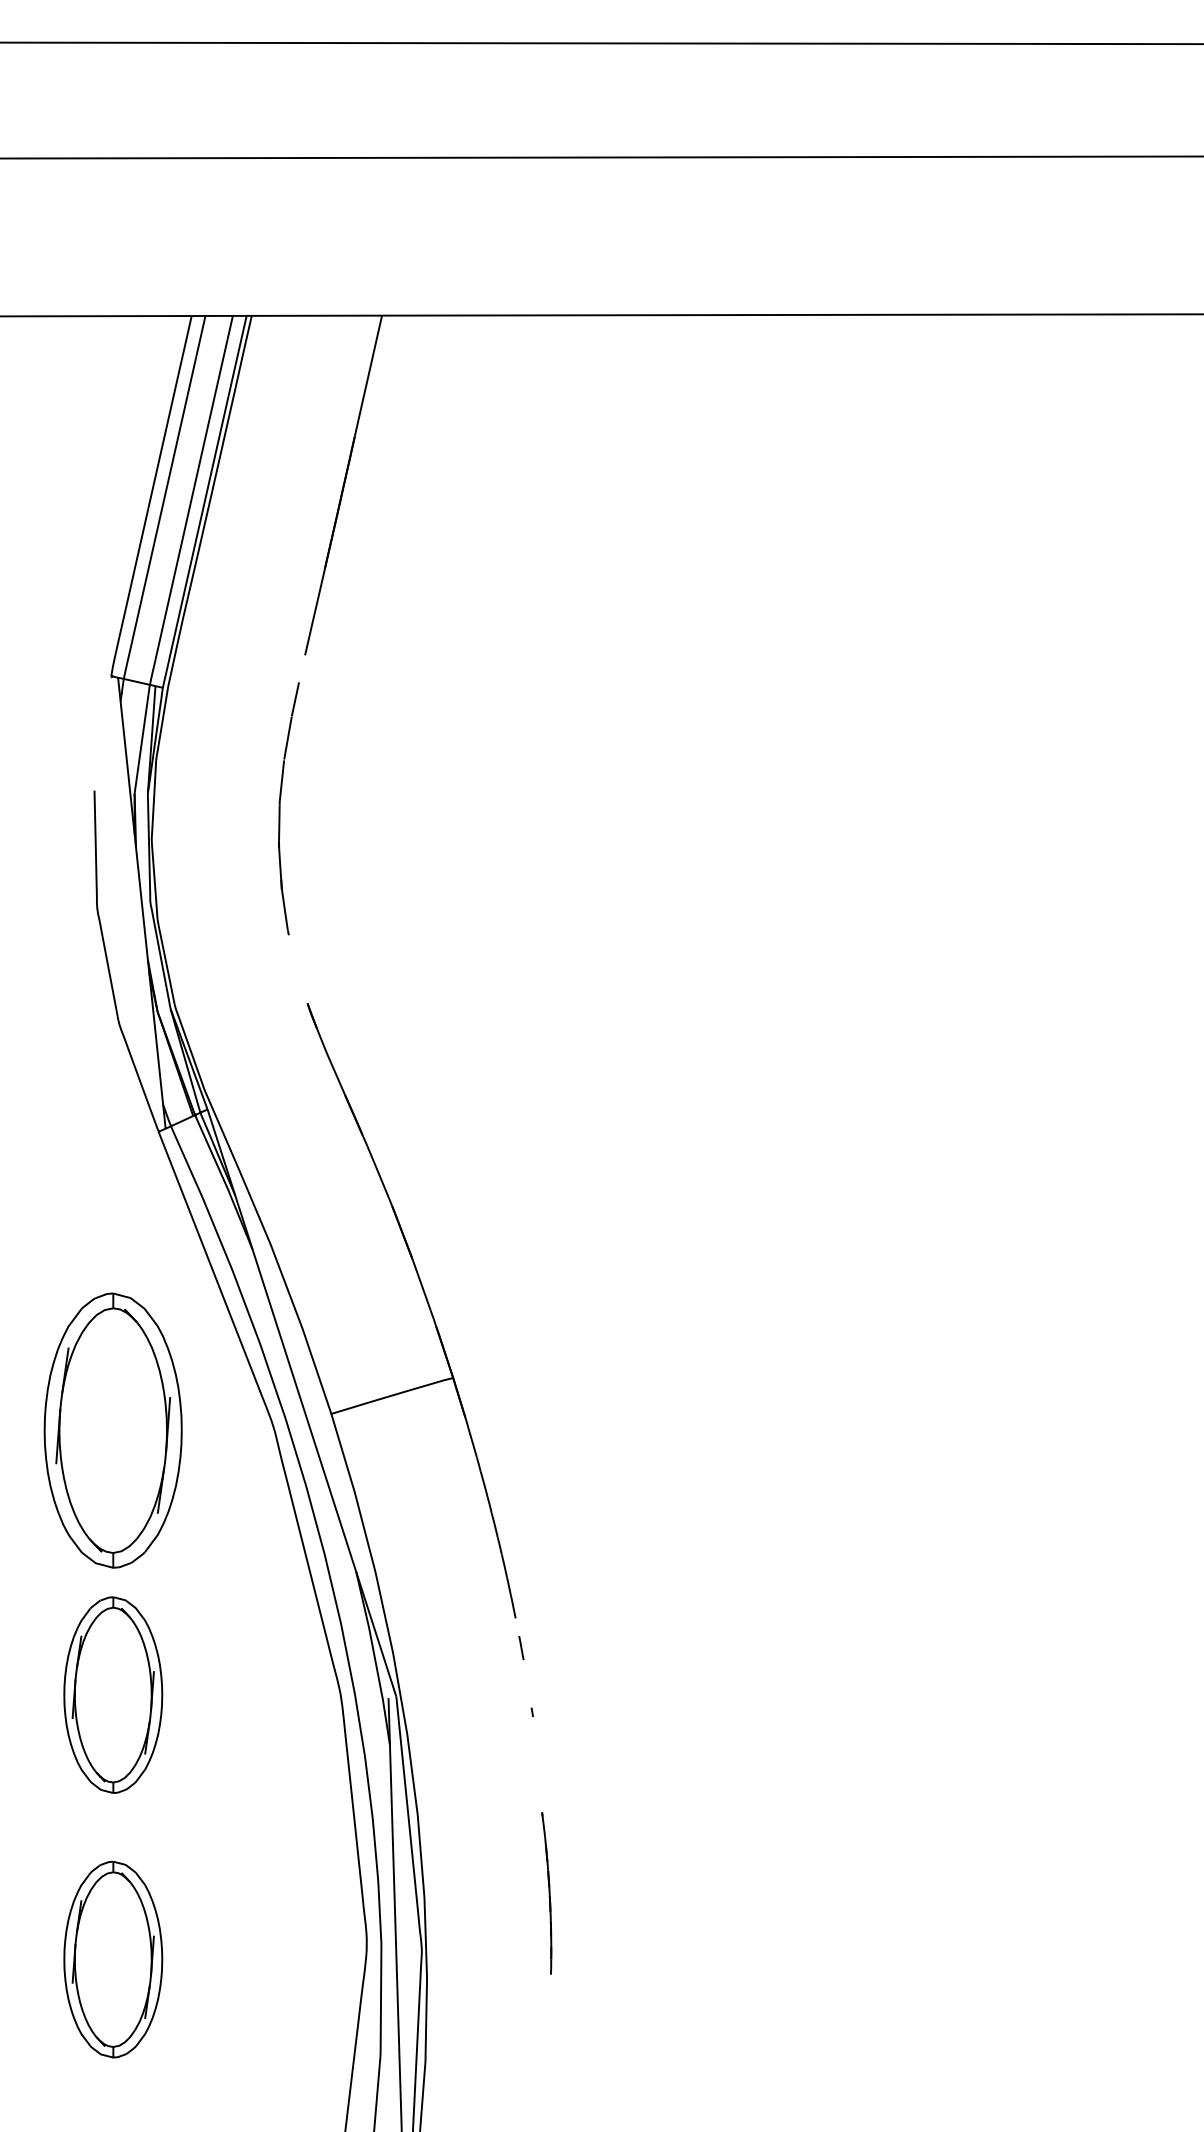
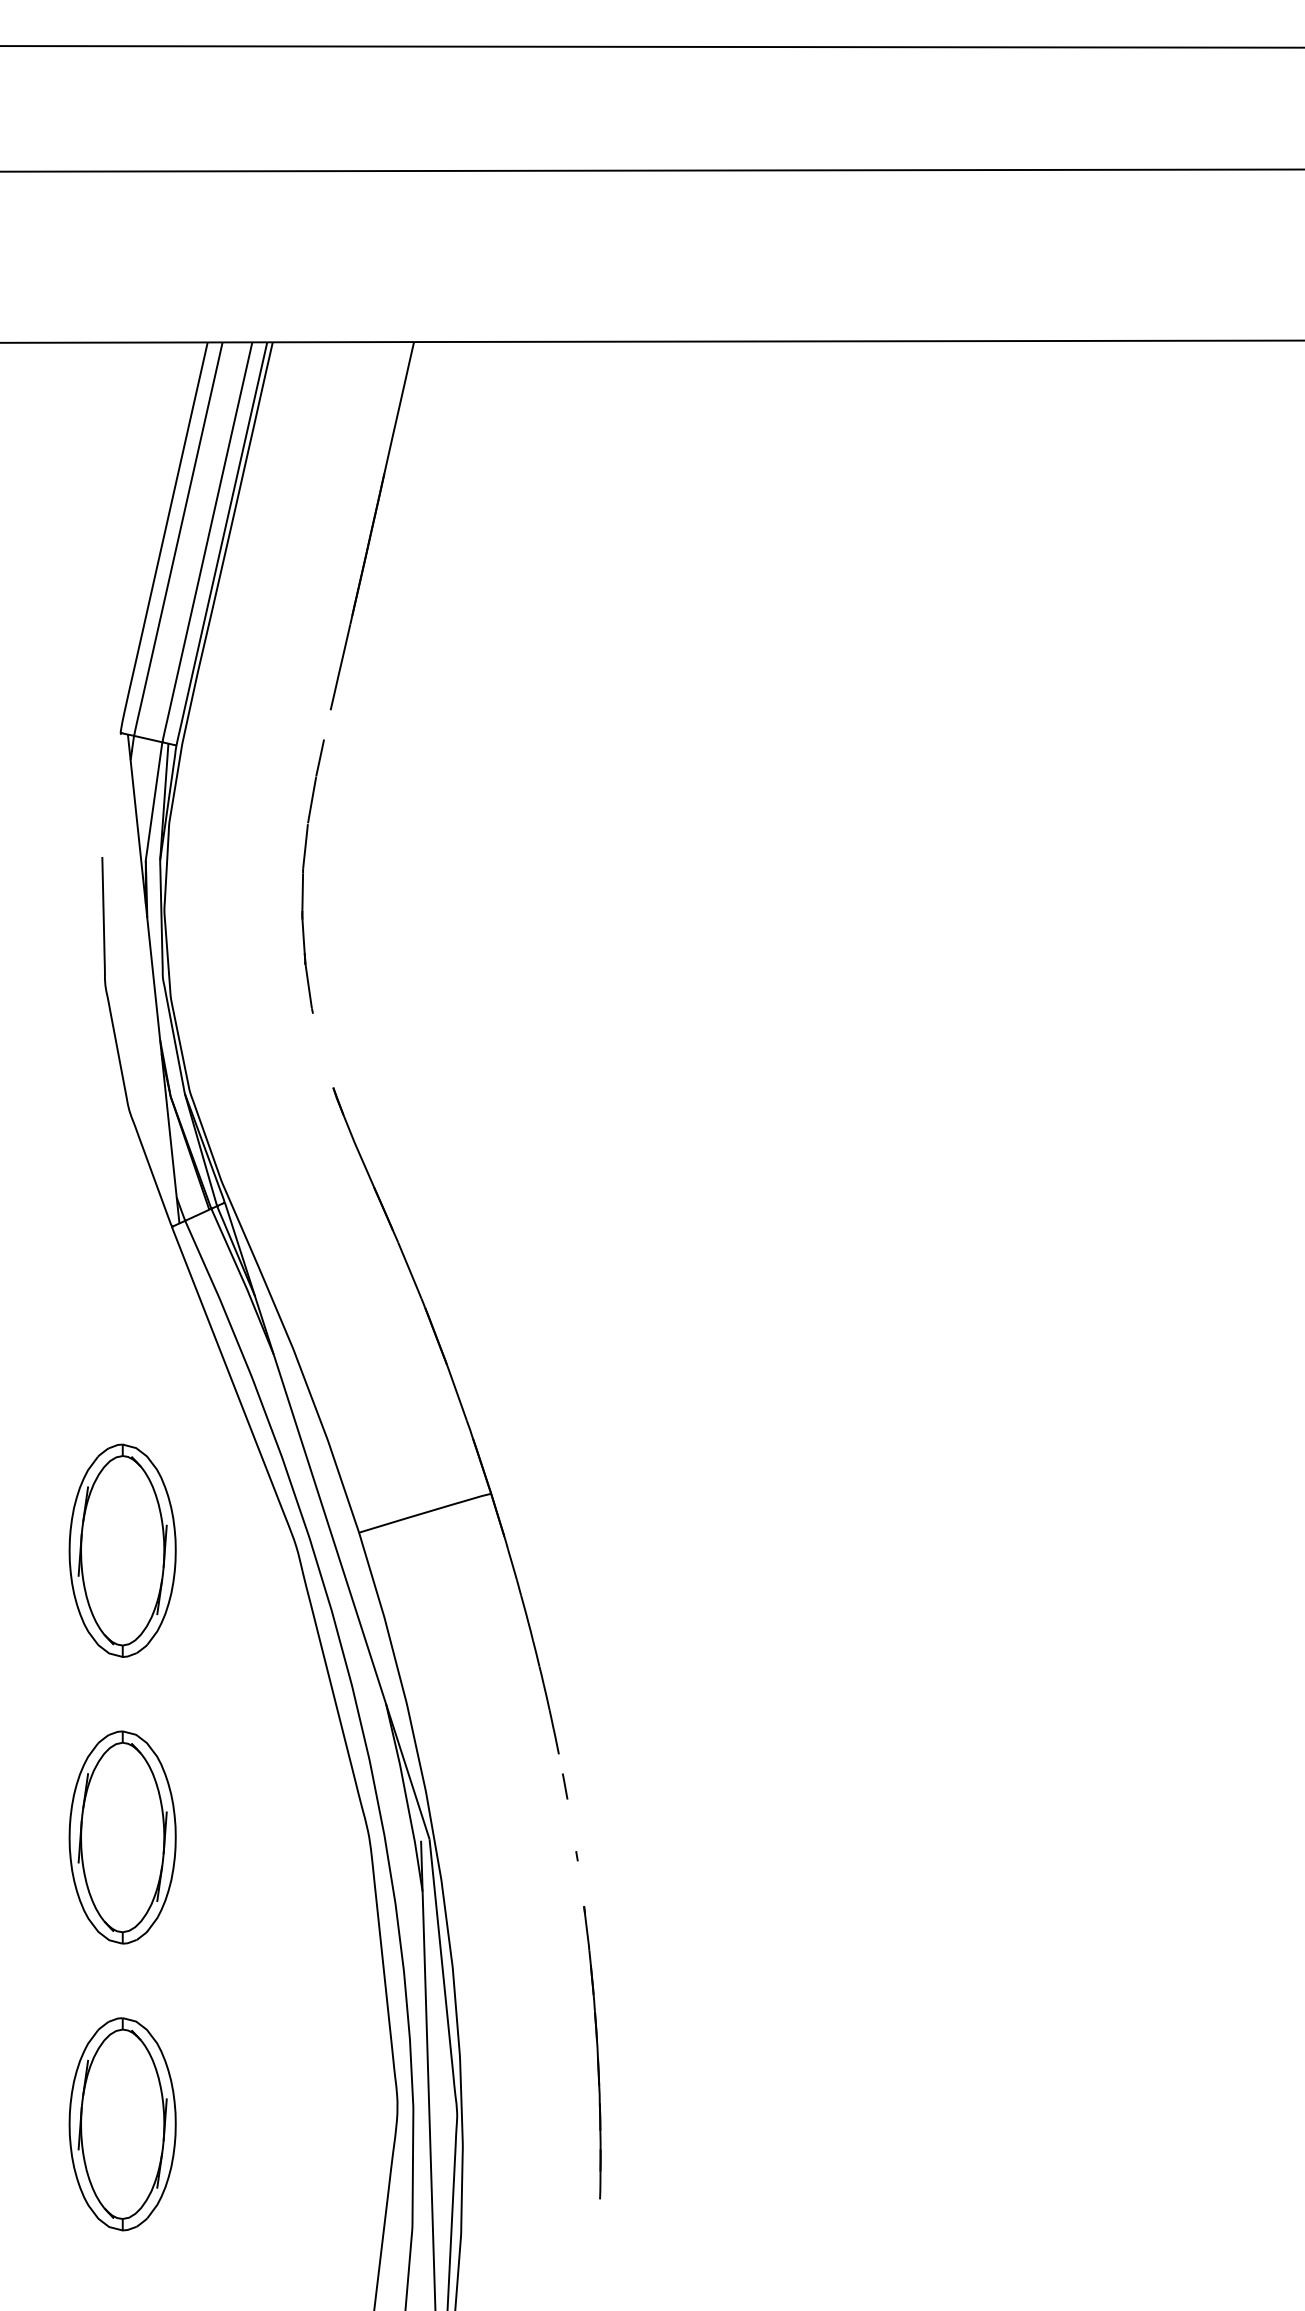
part: (113, 1430) -> (122, 1550), size x0.71
part: (546, 1893) -> (592, 2052), size x1.67

